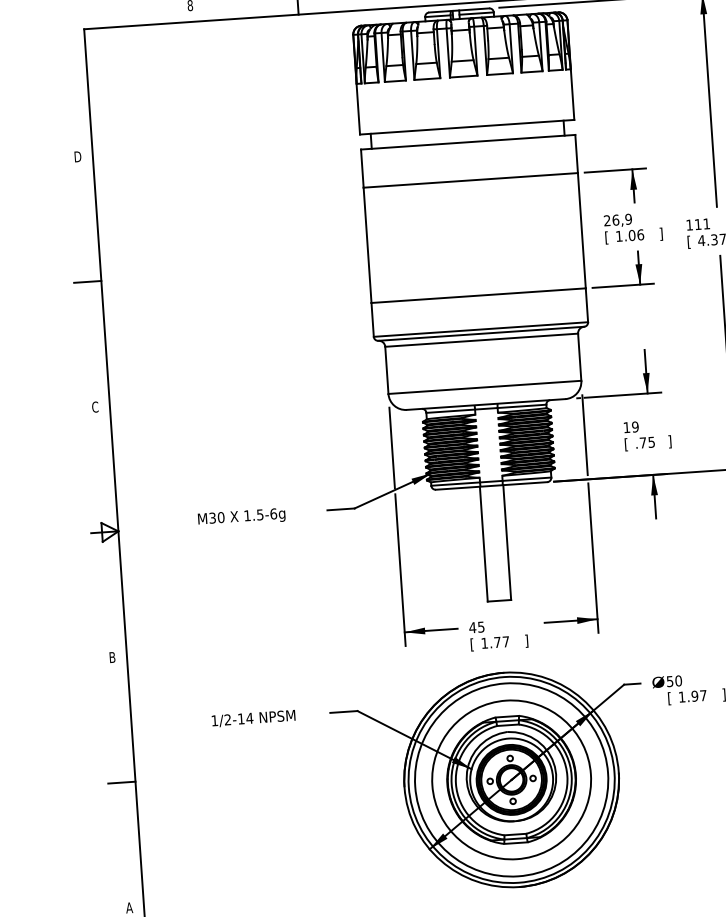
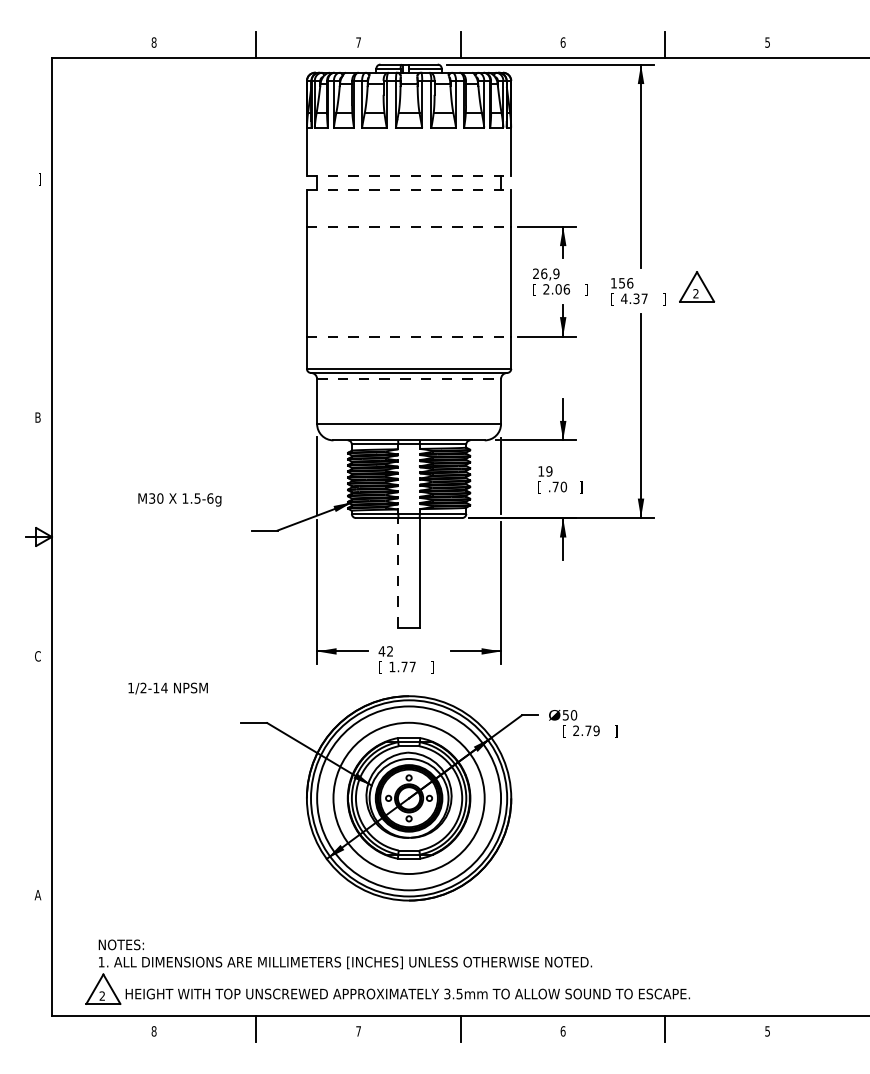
line: (467, 126) -> (409, 175), solid -> dashed
line: (468, 142) -> (409, 190), solid -> dashed
text: (77, 157) -> (37, 179), D -> ]
line: (471, 180) -> (409, 226), solid -> dashed
text: (702, 224) -> (626, 283), 111 -> 156
text: (619, 236) -> (546, 289), 1.06 -> 2.06
line: (87, 282) -> (38, 298), removed
line: (479, 295) -> (409, 336), solid -> dashed
line: (482, 340) -> (409, 379), solid -> dashed
text: (94, 407) -> (37, 417), C -> B
text: (651, 441) -> (563, 486), .75 -> .70
text: (241, 517) -> (179, 499), moved
line: (483, 543) -> (397, 572), solid -> dashed
text: (481, 627) -> (390, 651), 45 -> 42
text: (111, 657) -> (37, 656), B -> C
text: (692, 696) -> (586, 730), 1.97 -> 2.79
text: (252, 718) -> (167, 688), moved
line: (121, 782) -> (38, 775), removed

